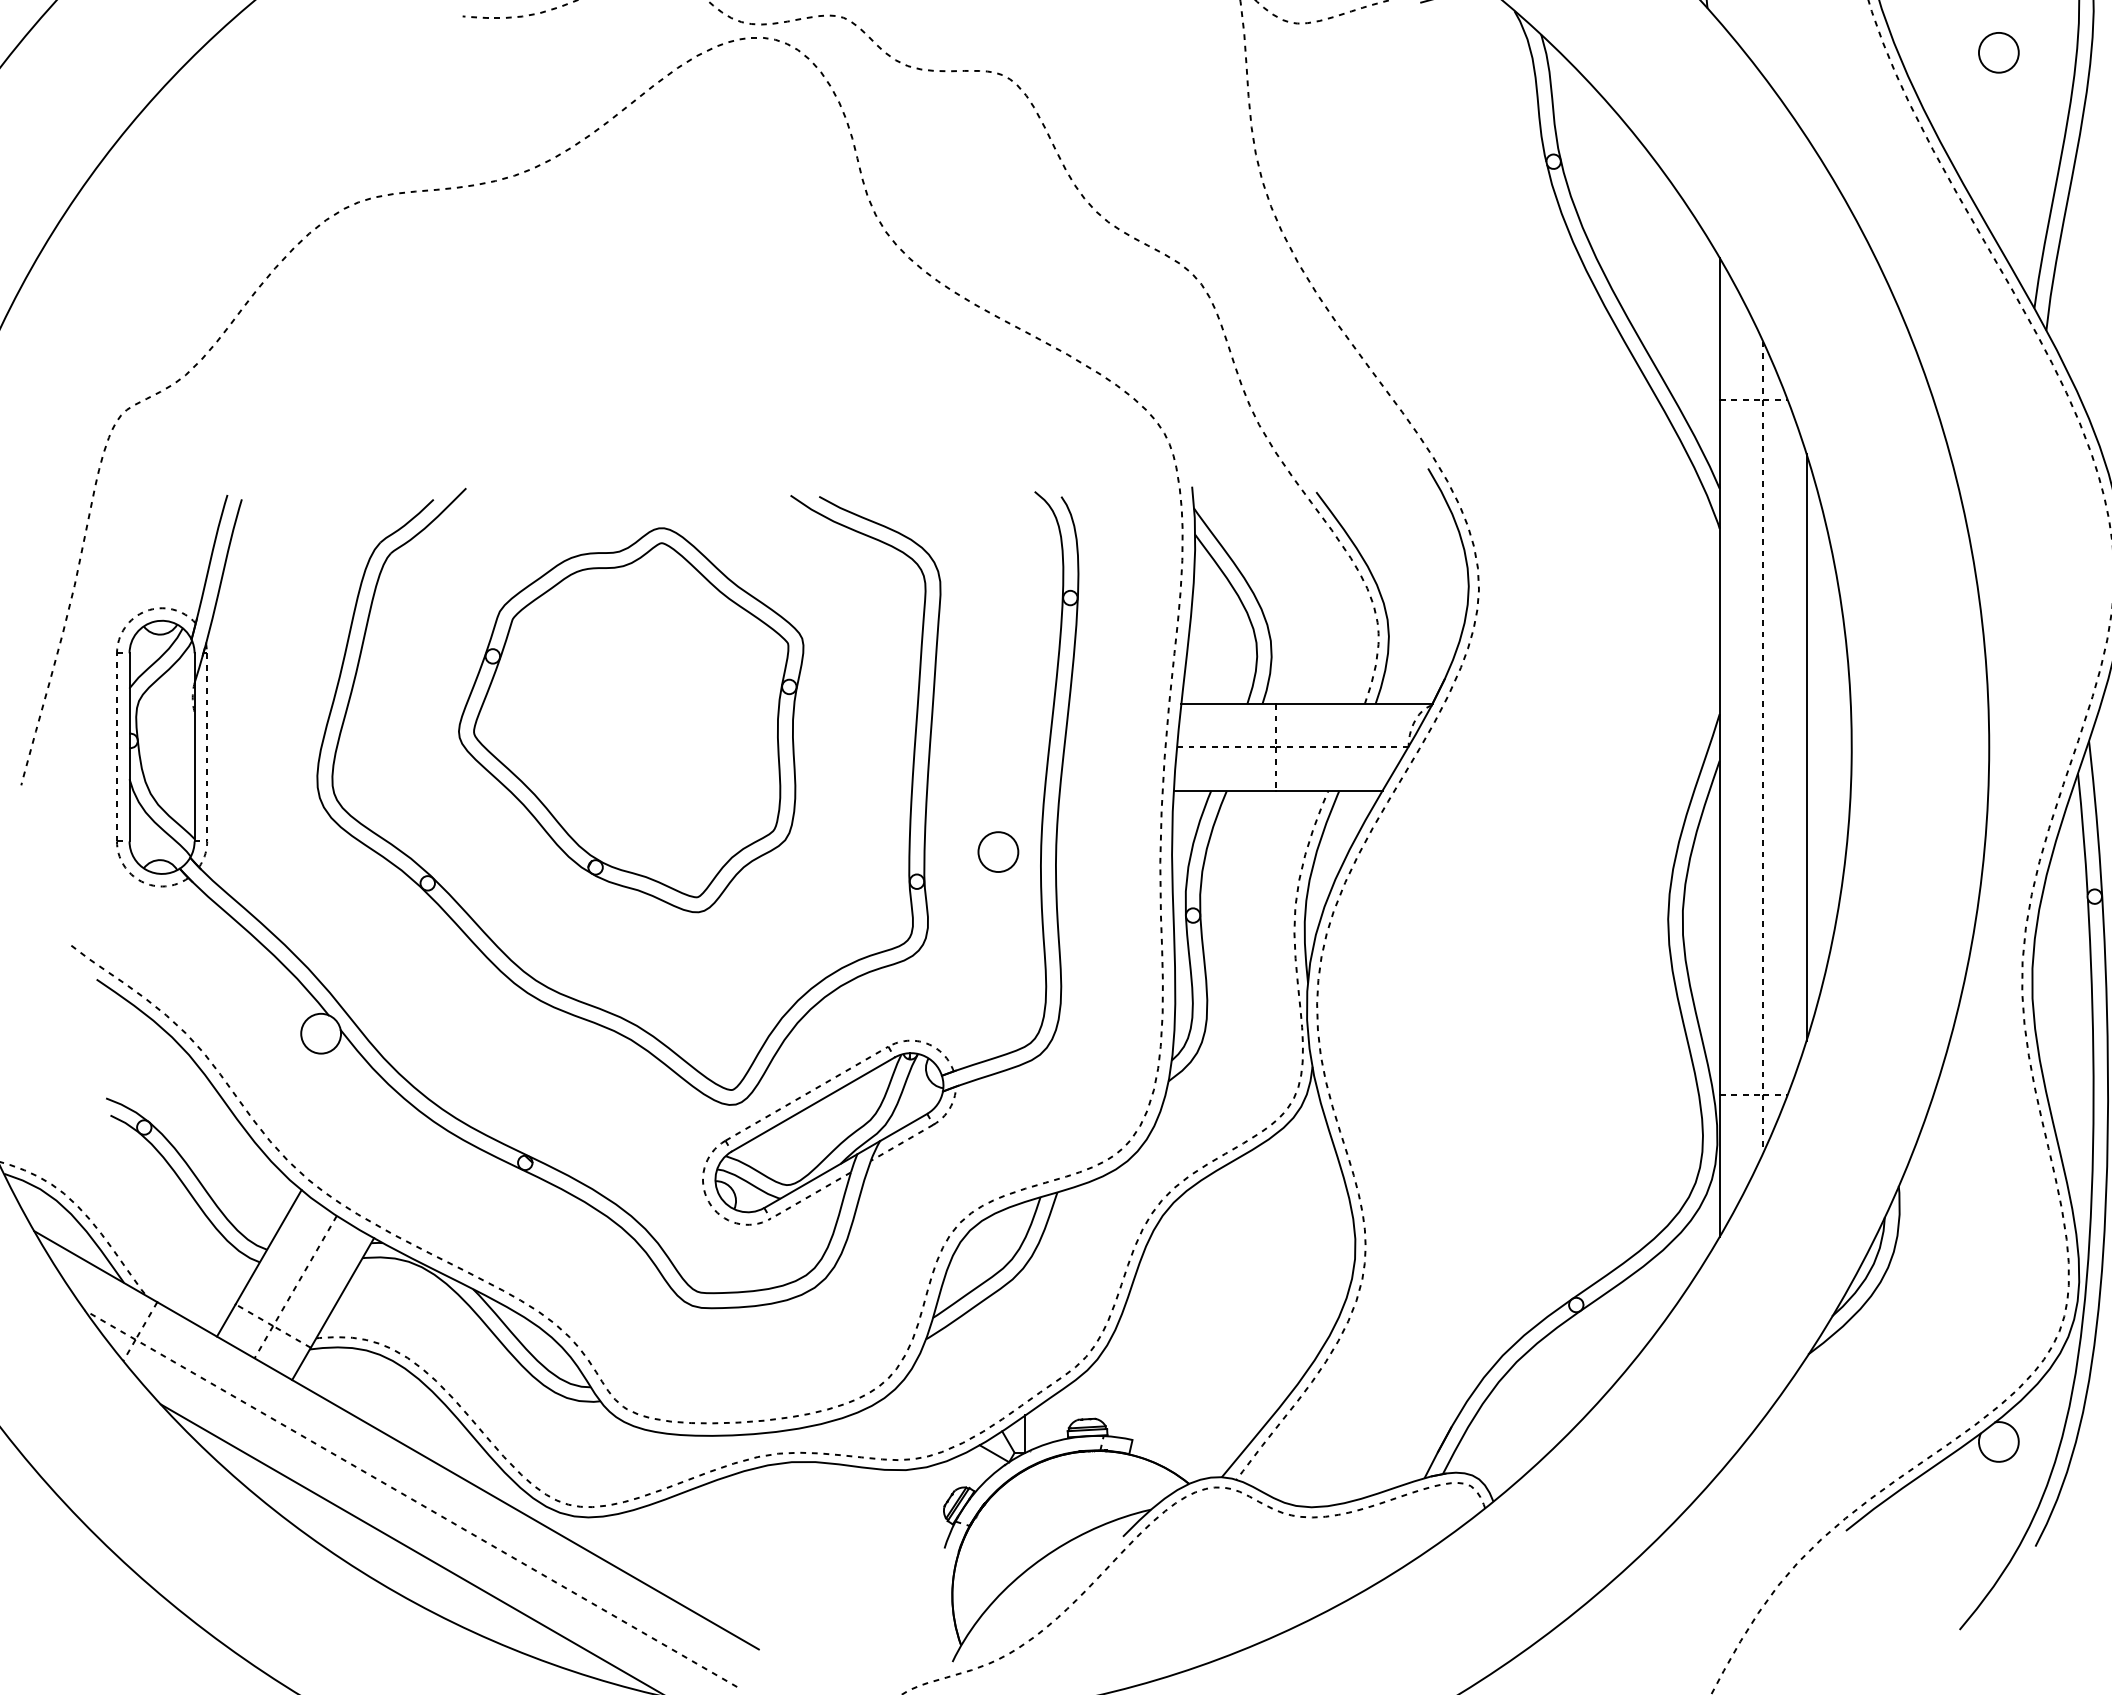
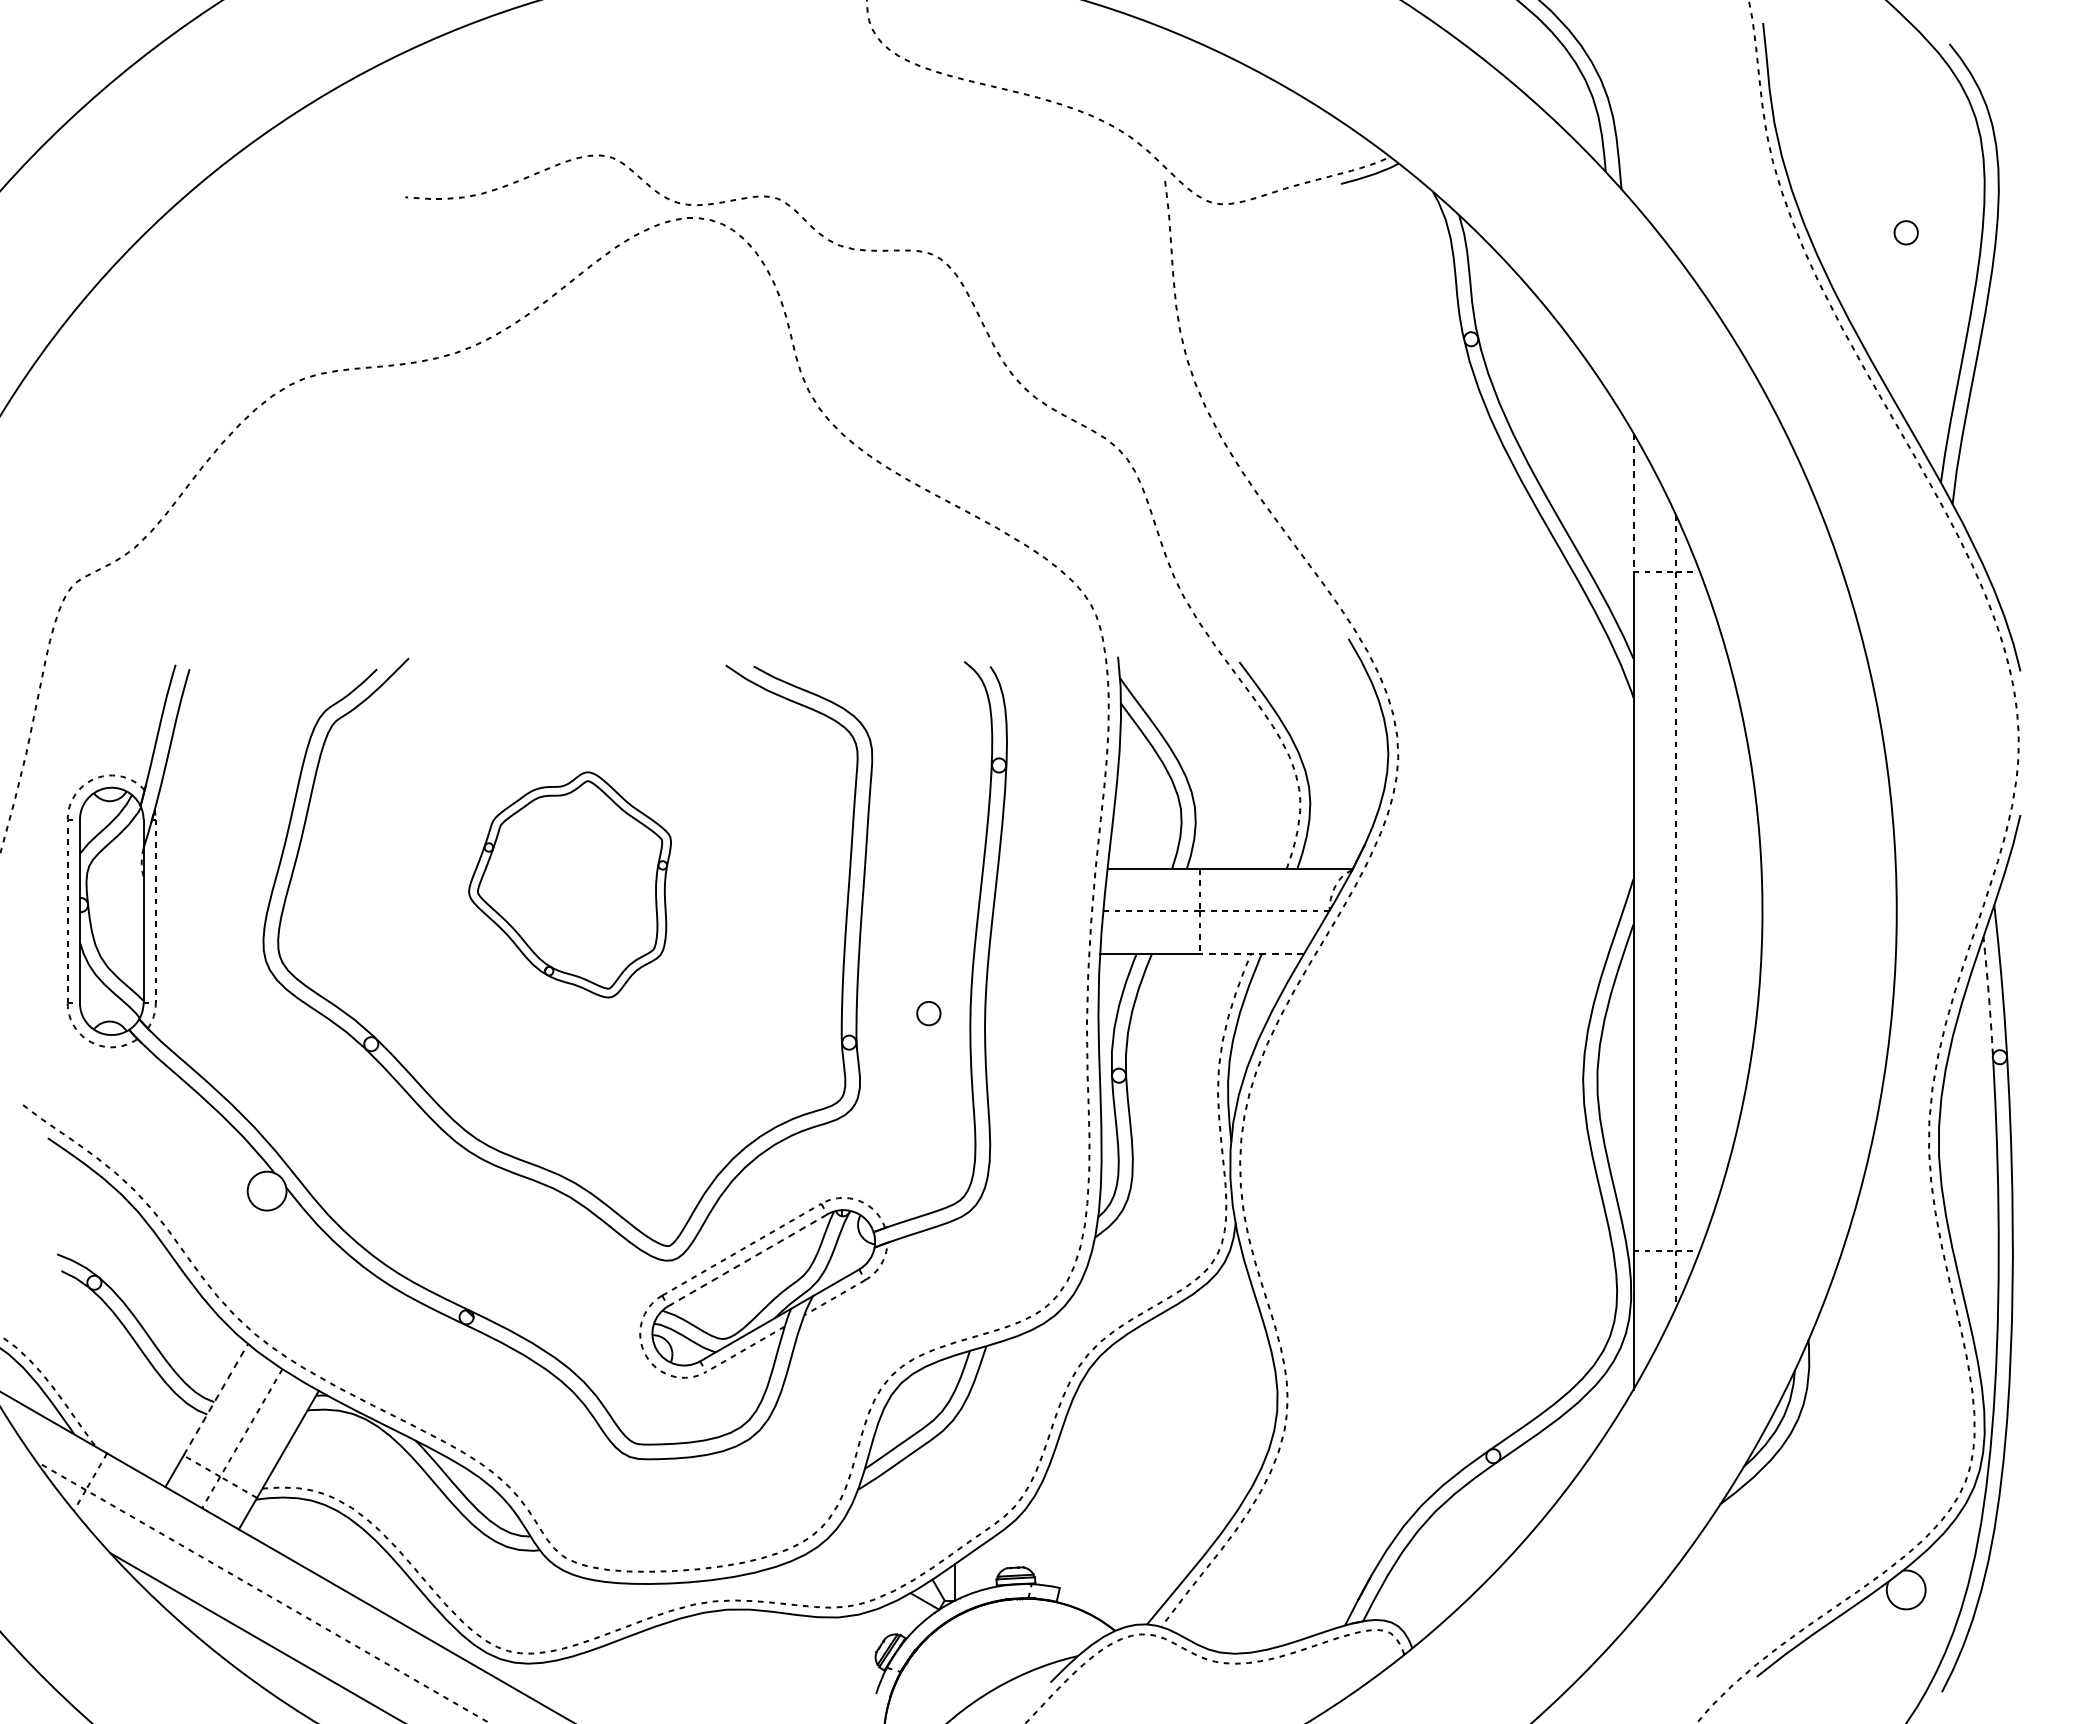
circle: (1998, 52) -> (1905, 232), size x0.6
line: (1719, 329) -> (1633, 503), solid -> dashed
part: (630, 719) -> (569, 884), size x0.6
line: (1806, 746) -> (1718, 910), removed
line: (1328, 790) -> (1251, 953), solid -> dashed
arc: (2083, 834) -> (1988, 996), solid -> dashed
circle: (998, 851) -> (928, 1013), size x0.6
line: (812, 1104) -> (747, 1260), solid -> dashed
line: (269, 1247) -> (216, 1399), solid -> dashed

